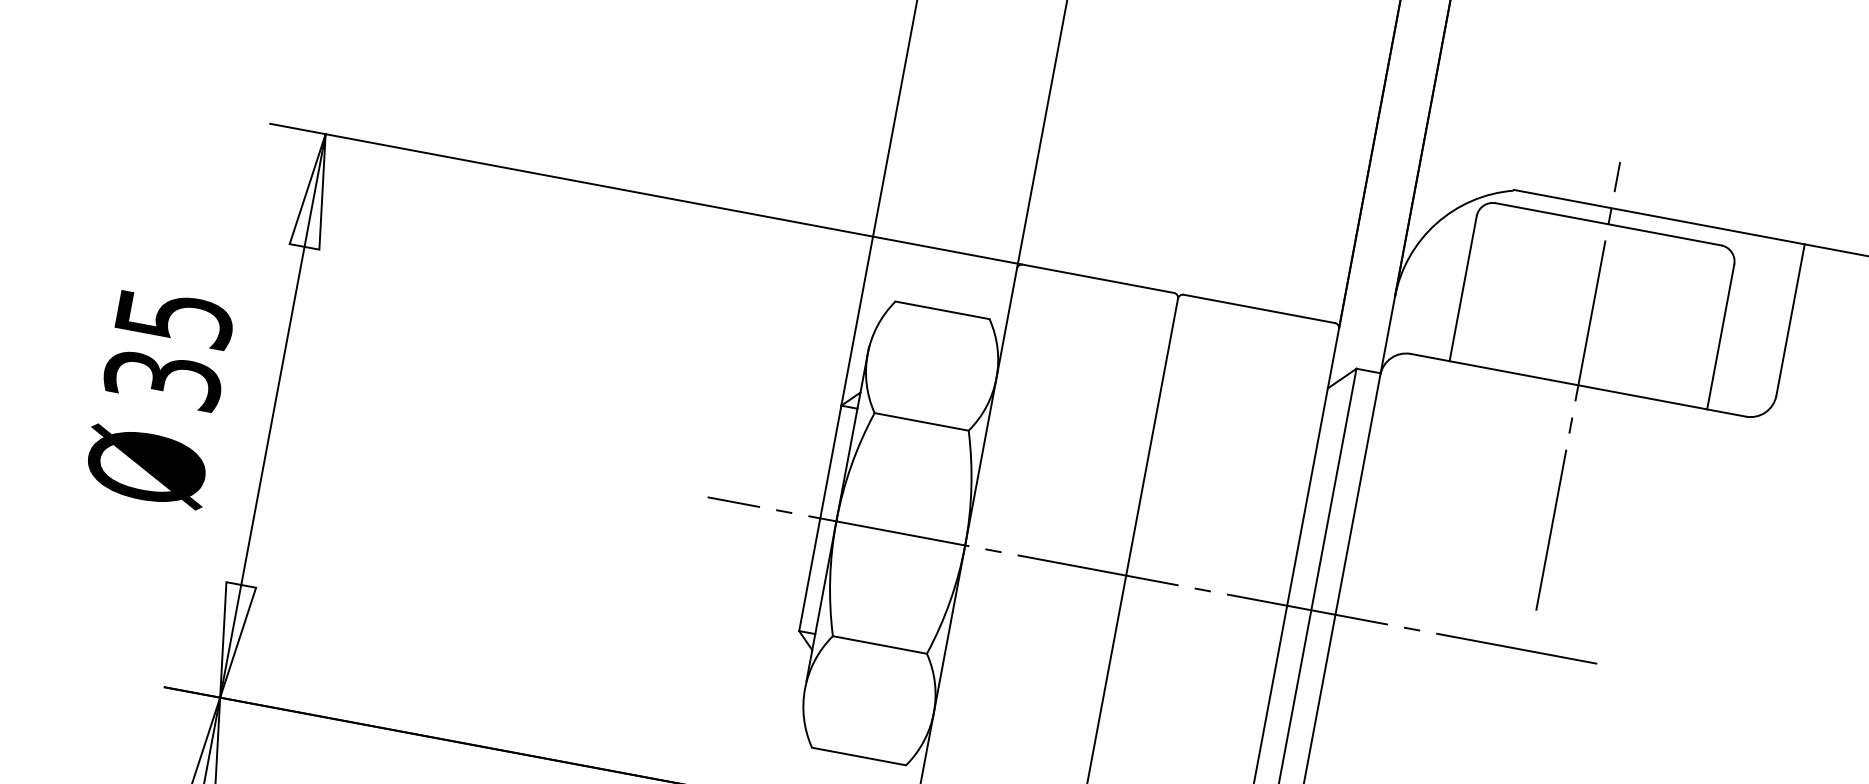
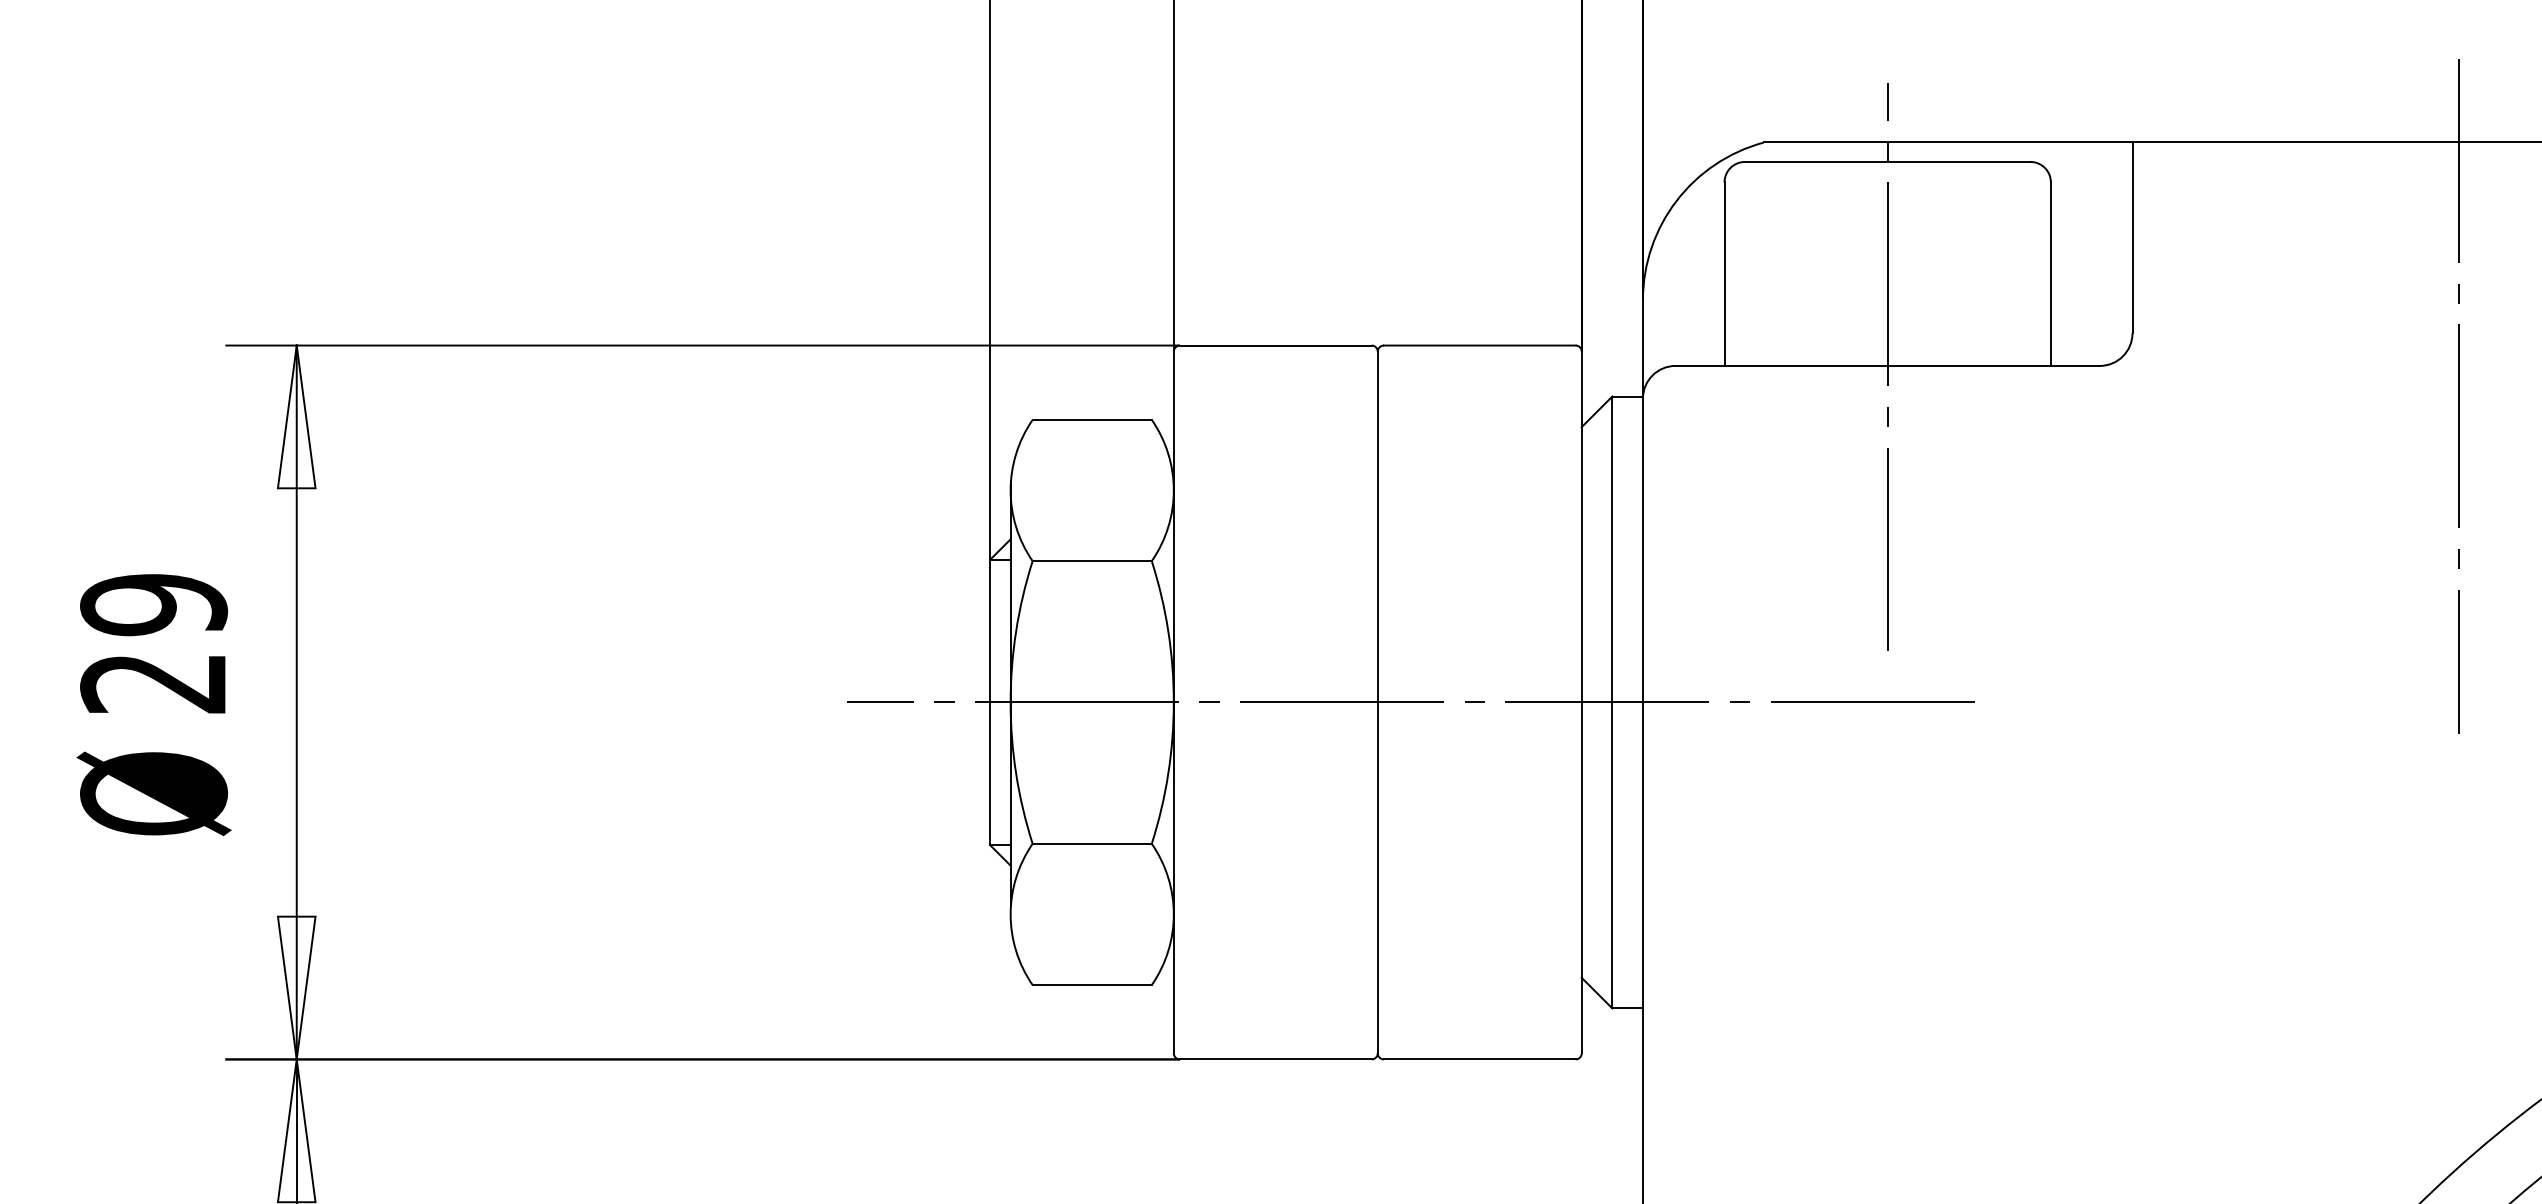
text: (169, 348) -> (154, 643), 35 -> 29

